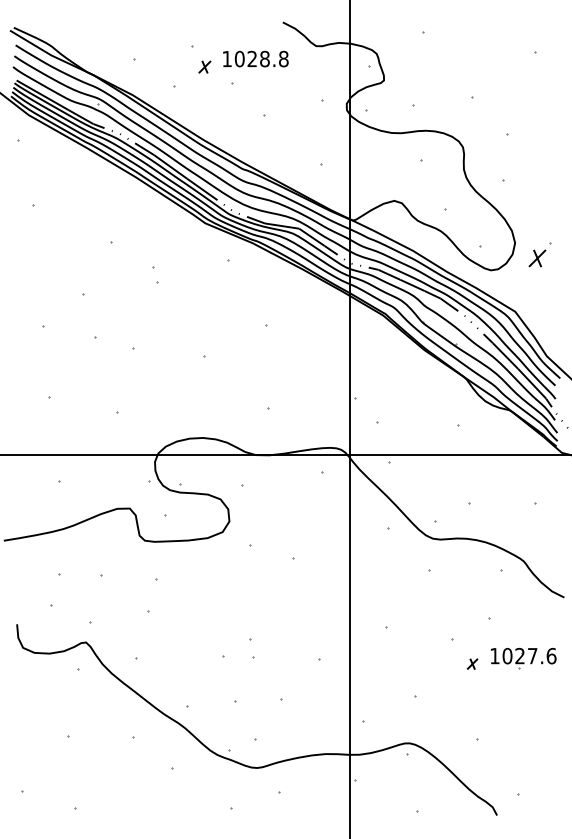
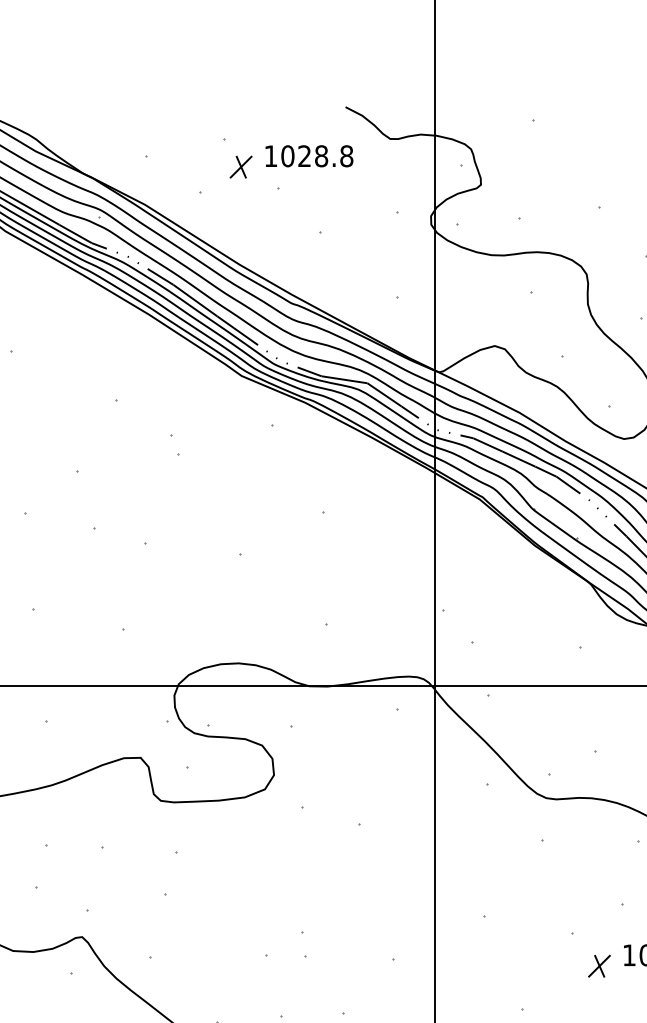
part: (204, 66) -> (240, 166), size x1.43
part: (472, 663) -> (599, 965), size x1.67

